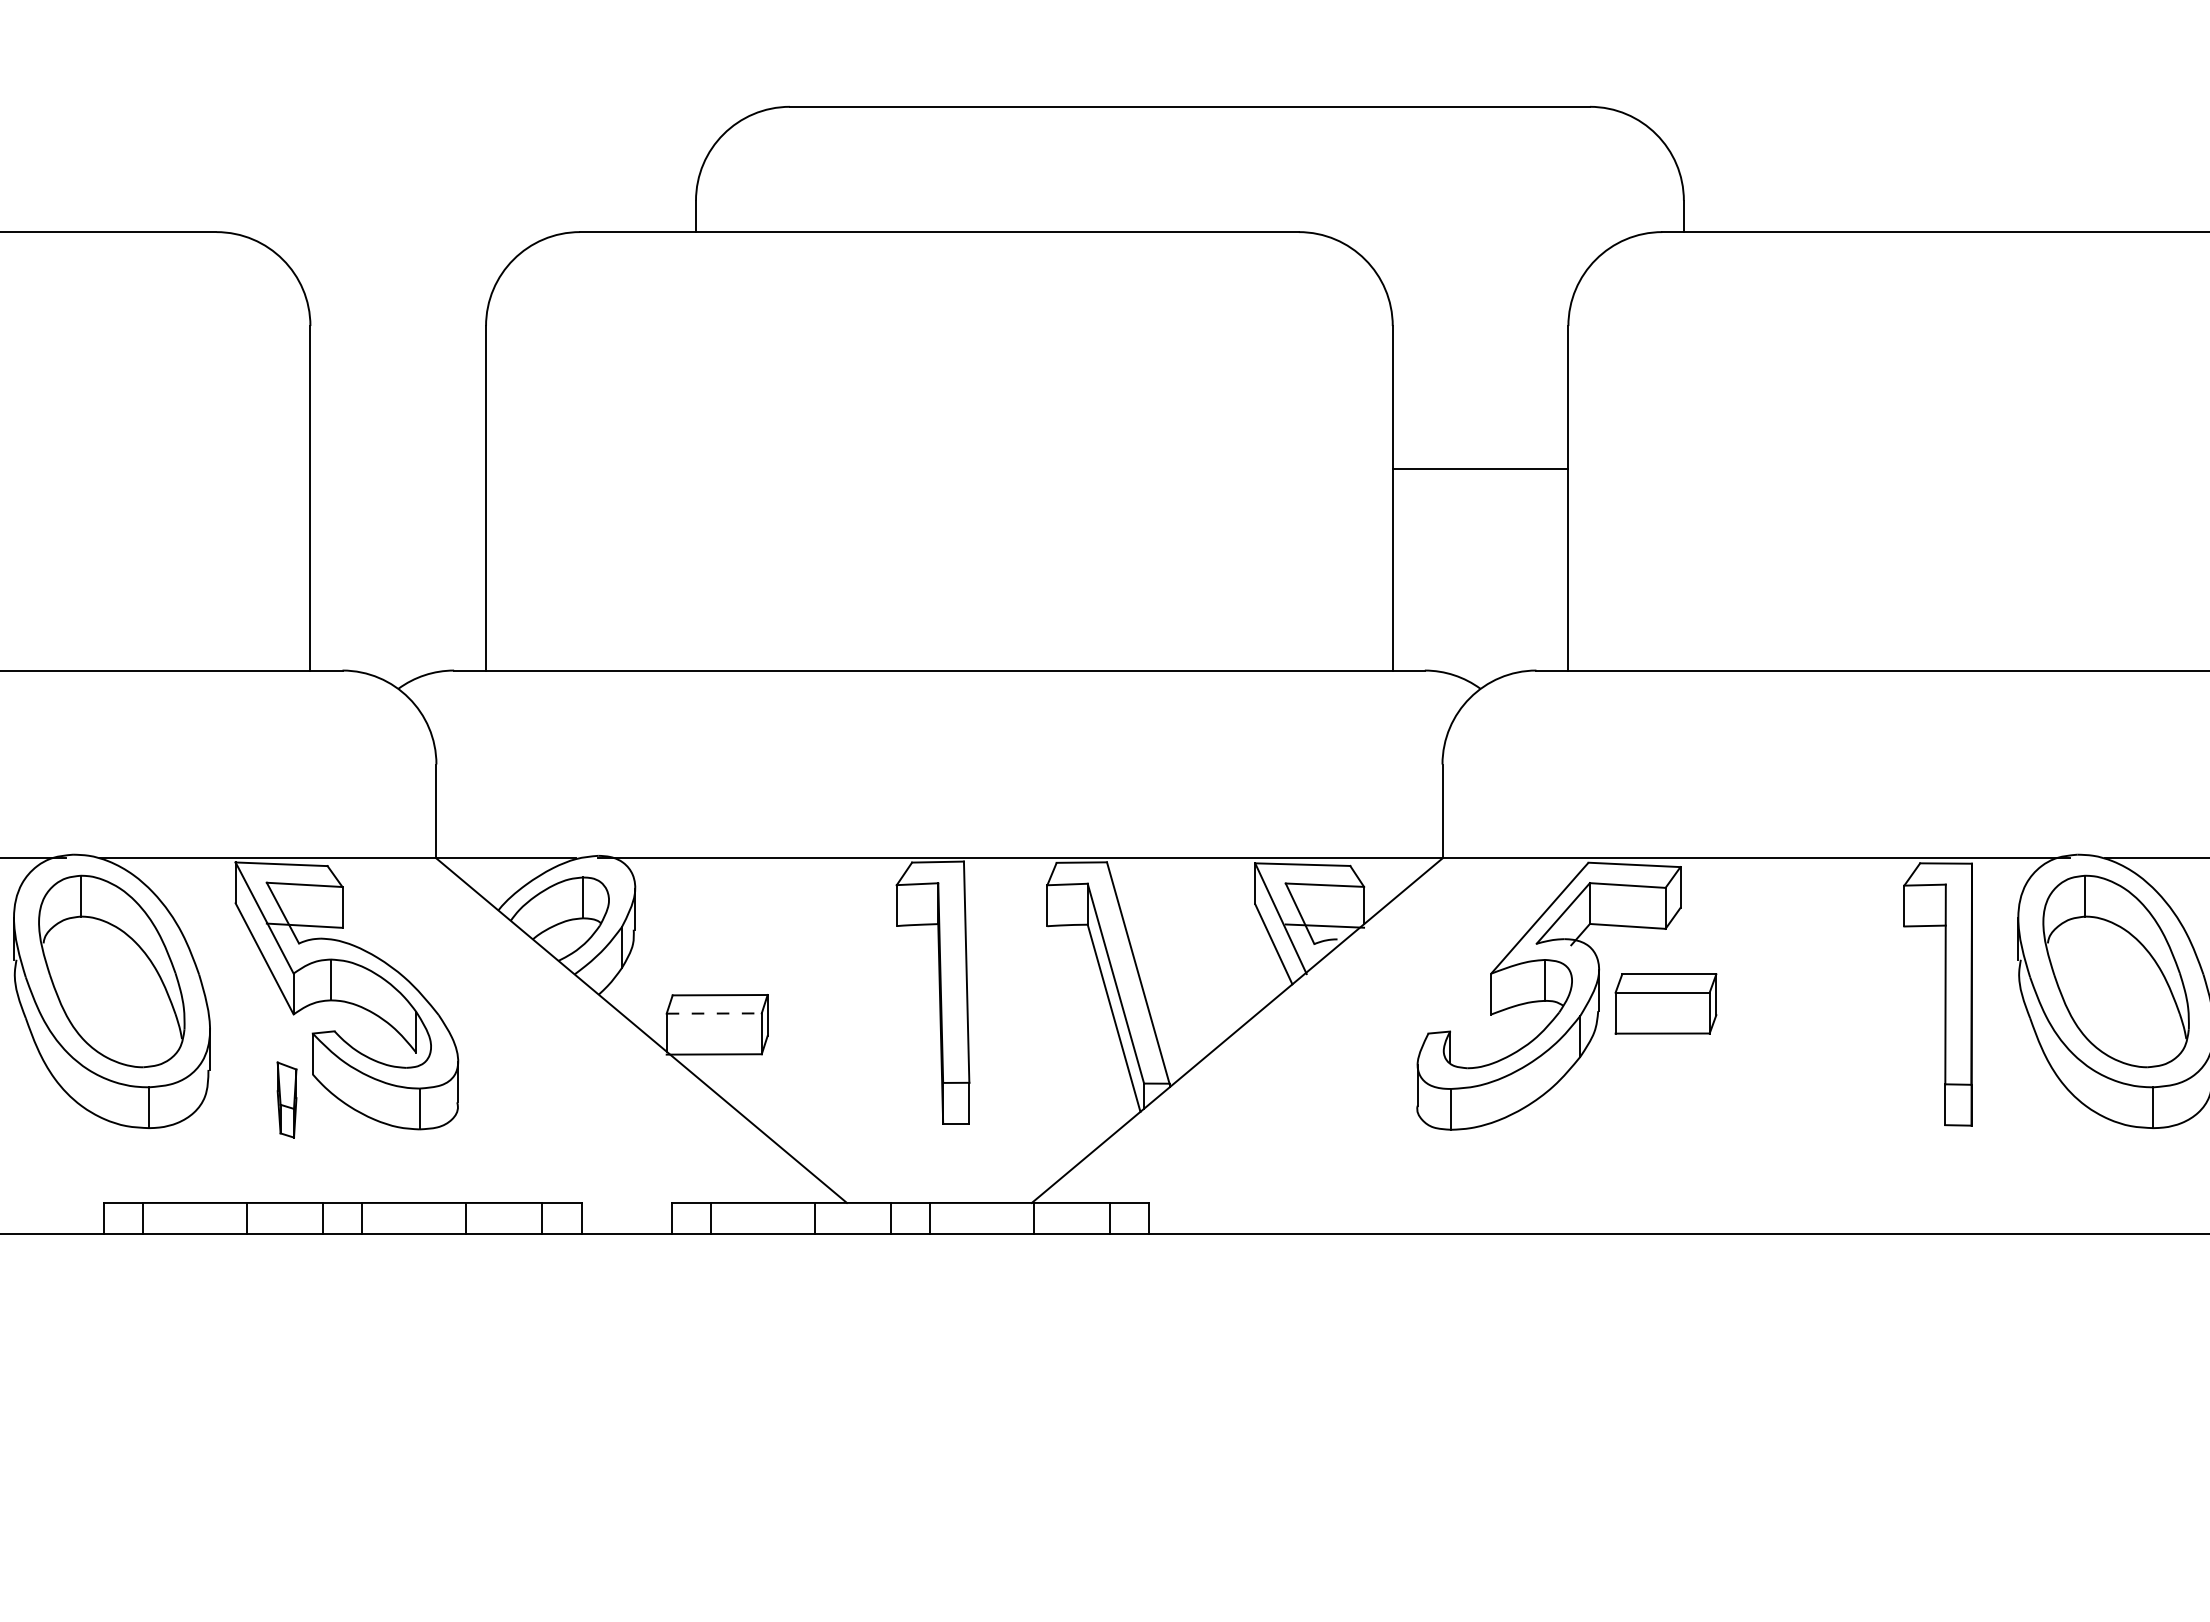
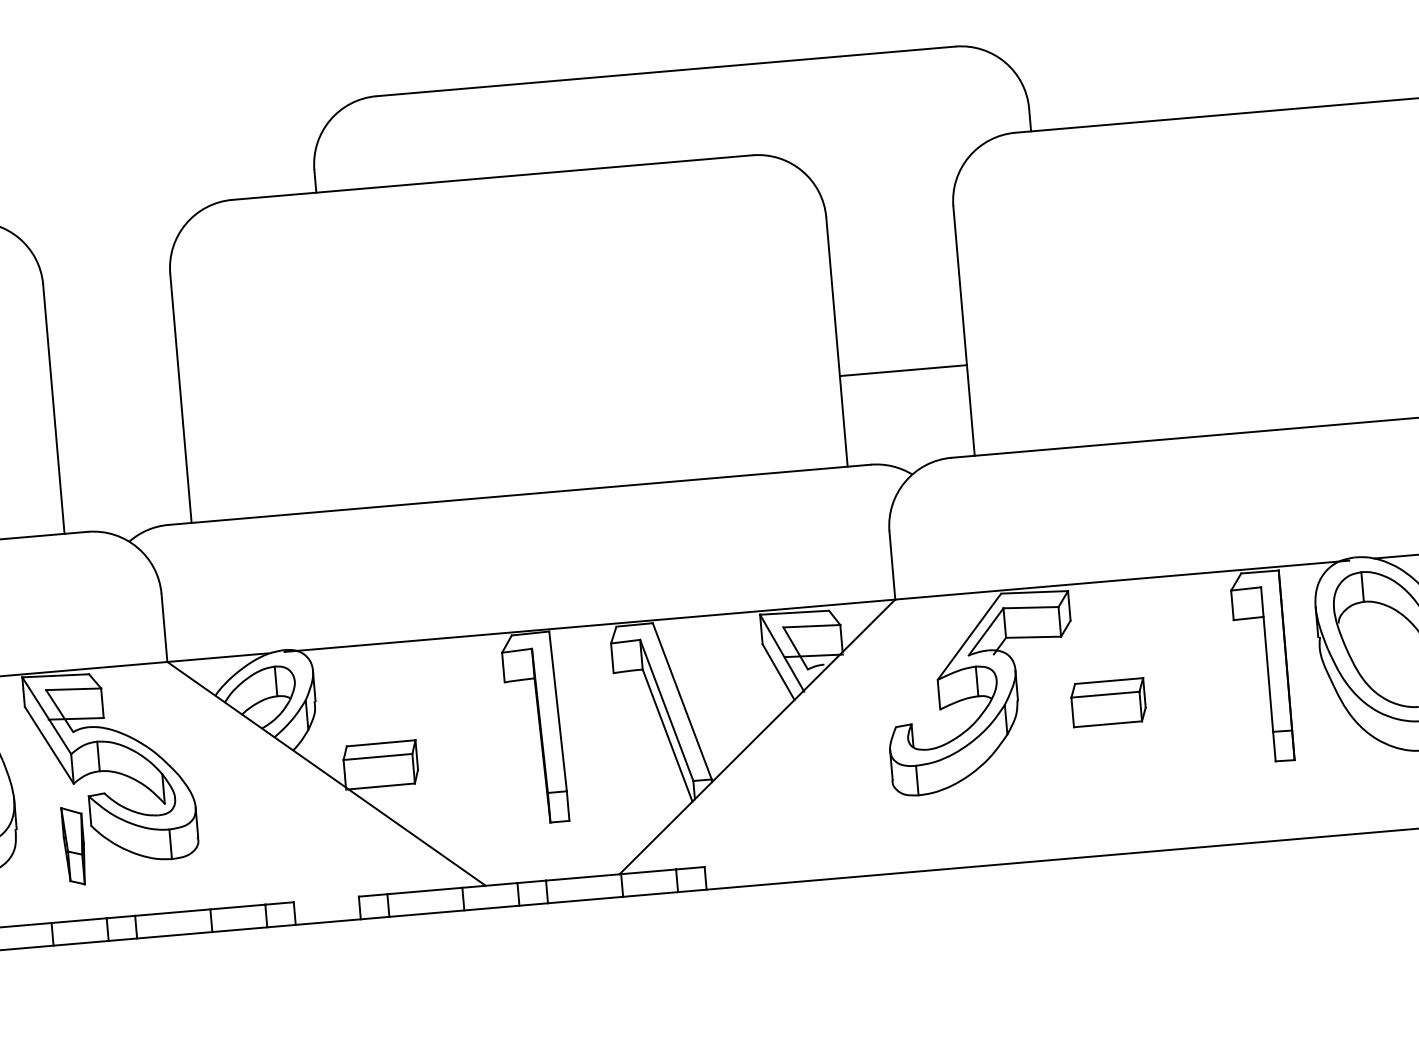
line: (1480, 469) -> (903, 370), moved
part: (1665, 1003) -> (1108, 702), moved
line: (714, 1013) -> (378, 756), dashed -> solid
part: (286, 1099) -> (73, 845), size x1.43

